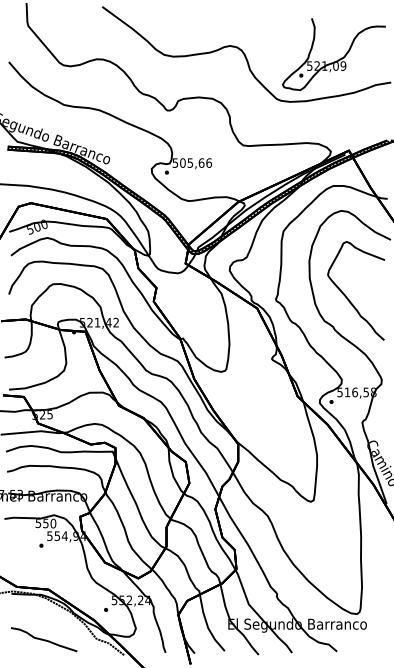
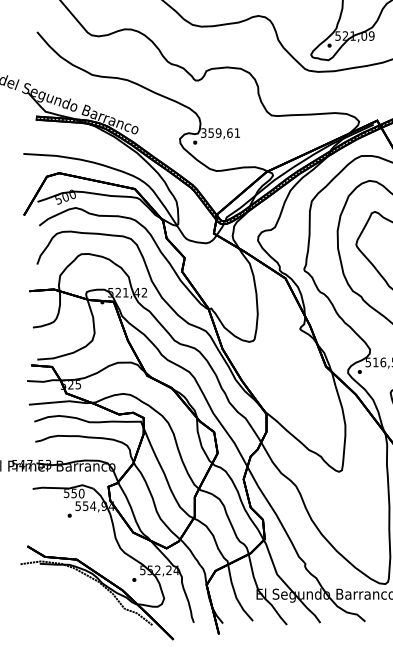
text: (192, 162) -> (220, 132), 505,66 -> 359,61
curve: (44, 639) -> (72, 609), removed

